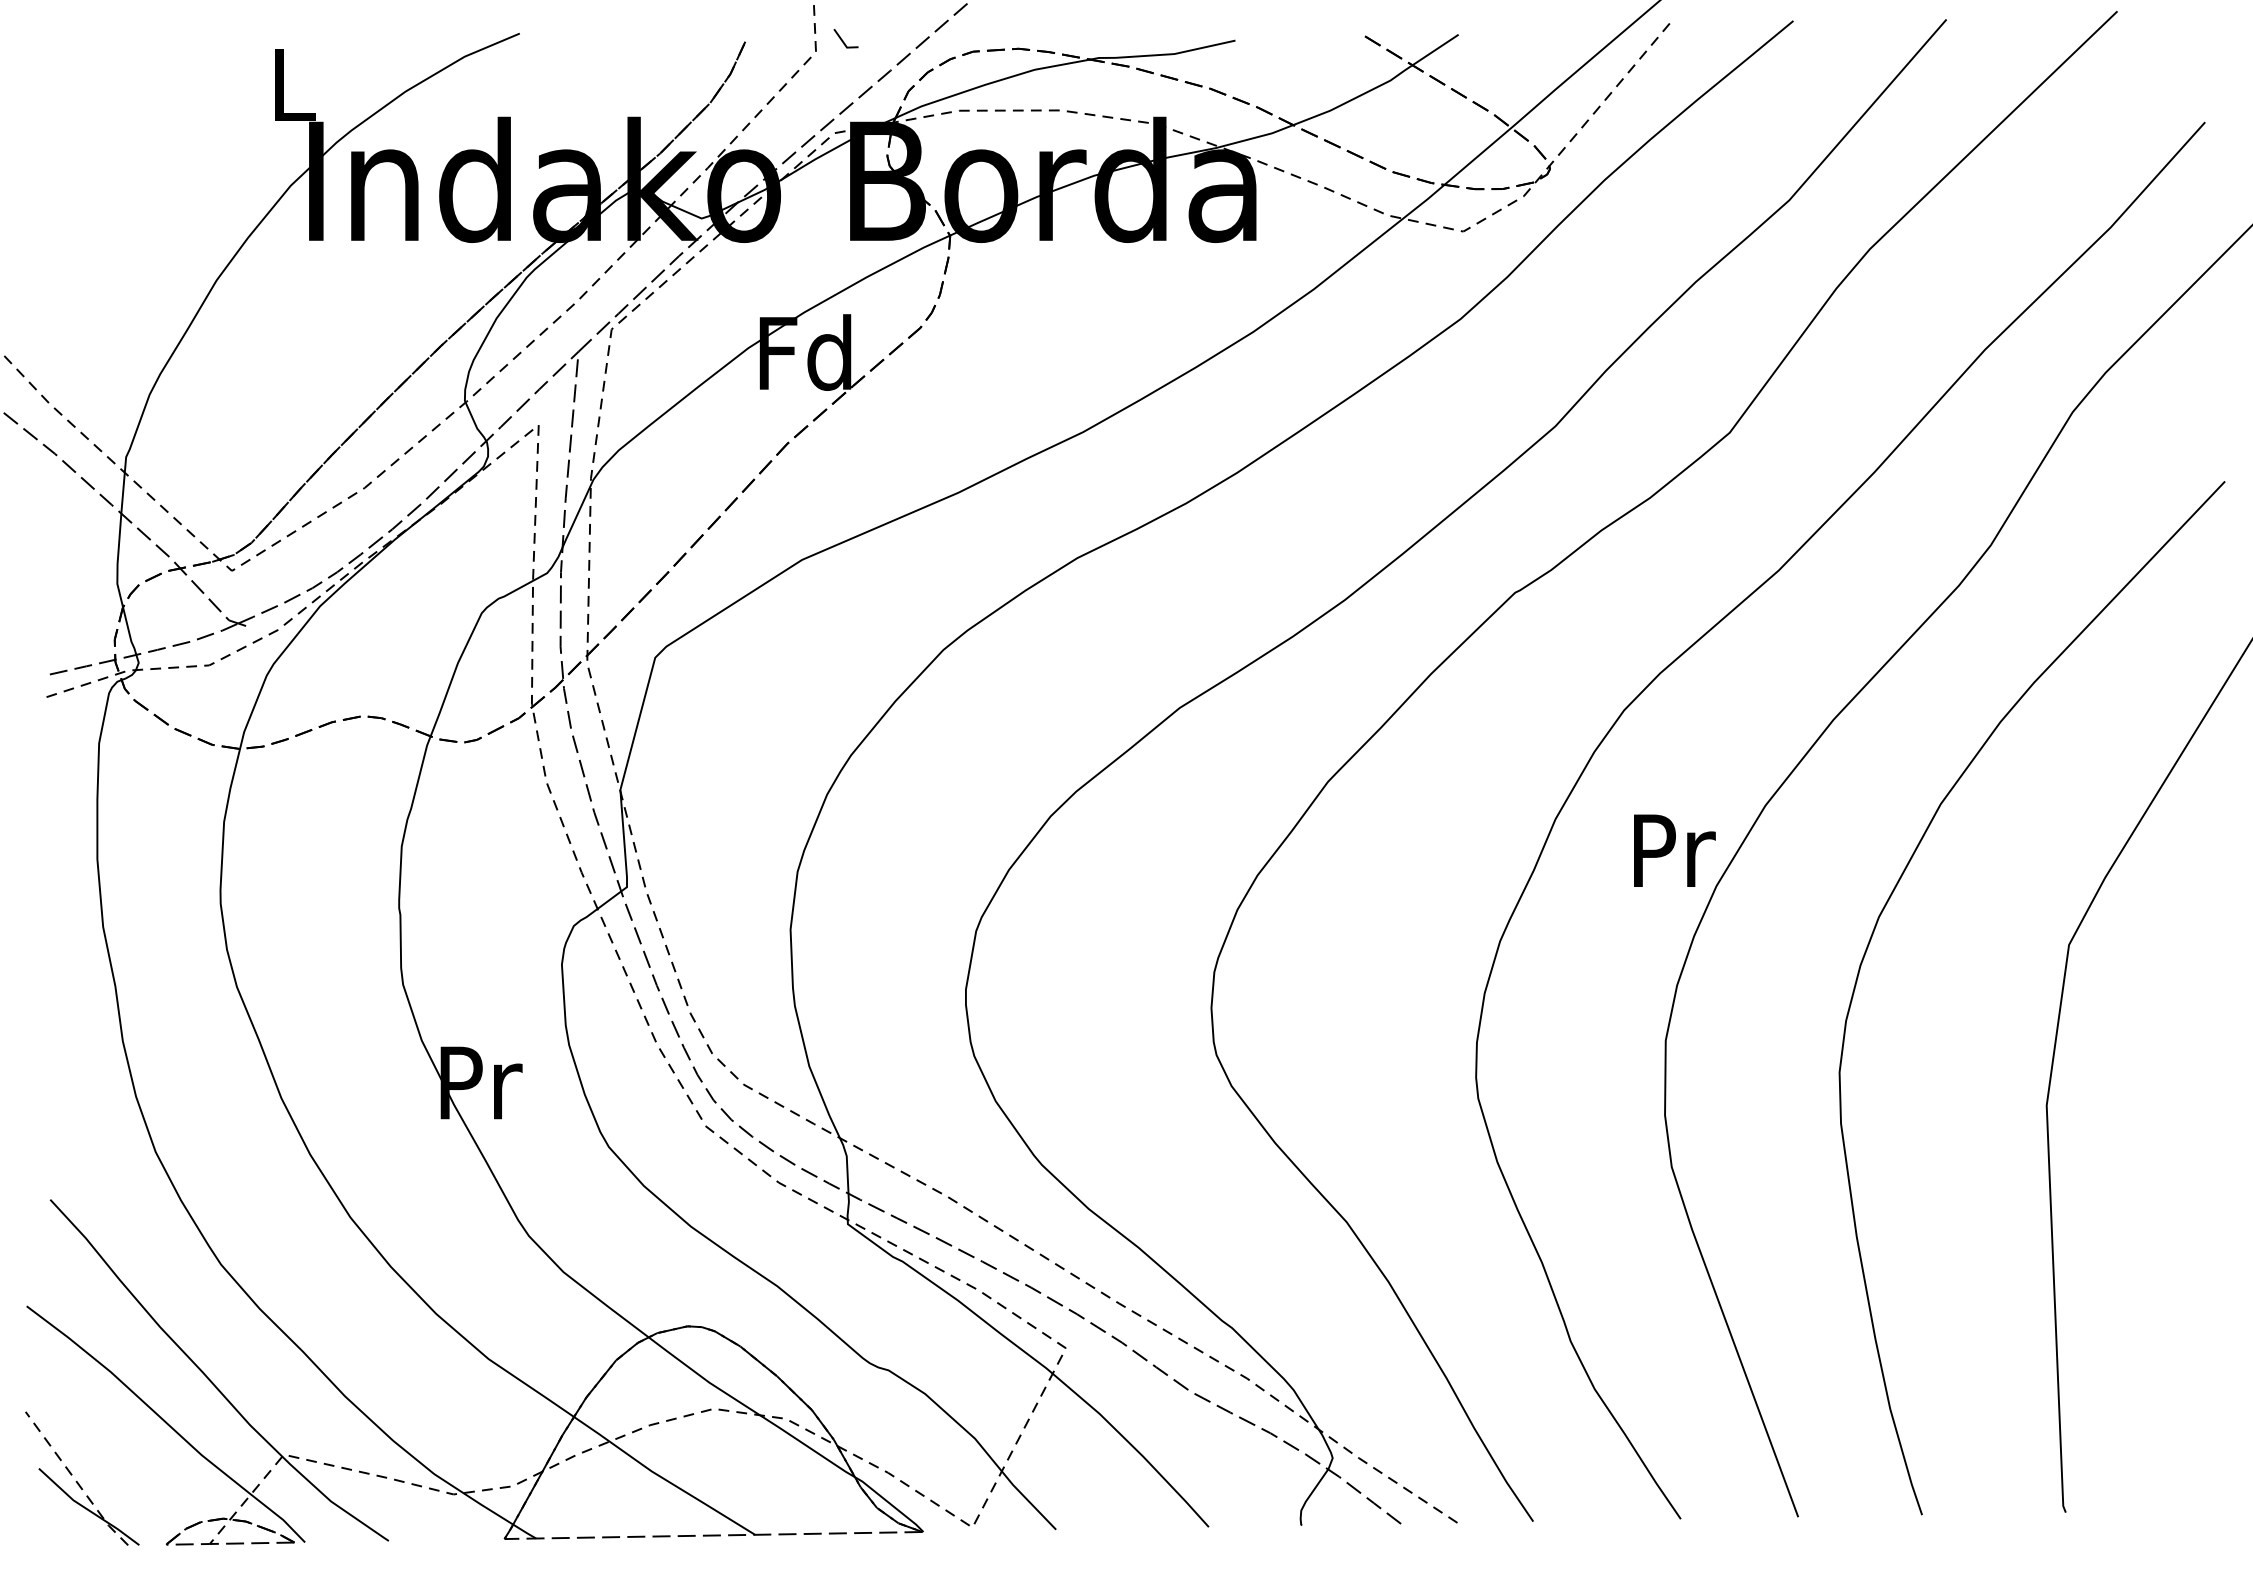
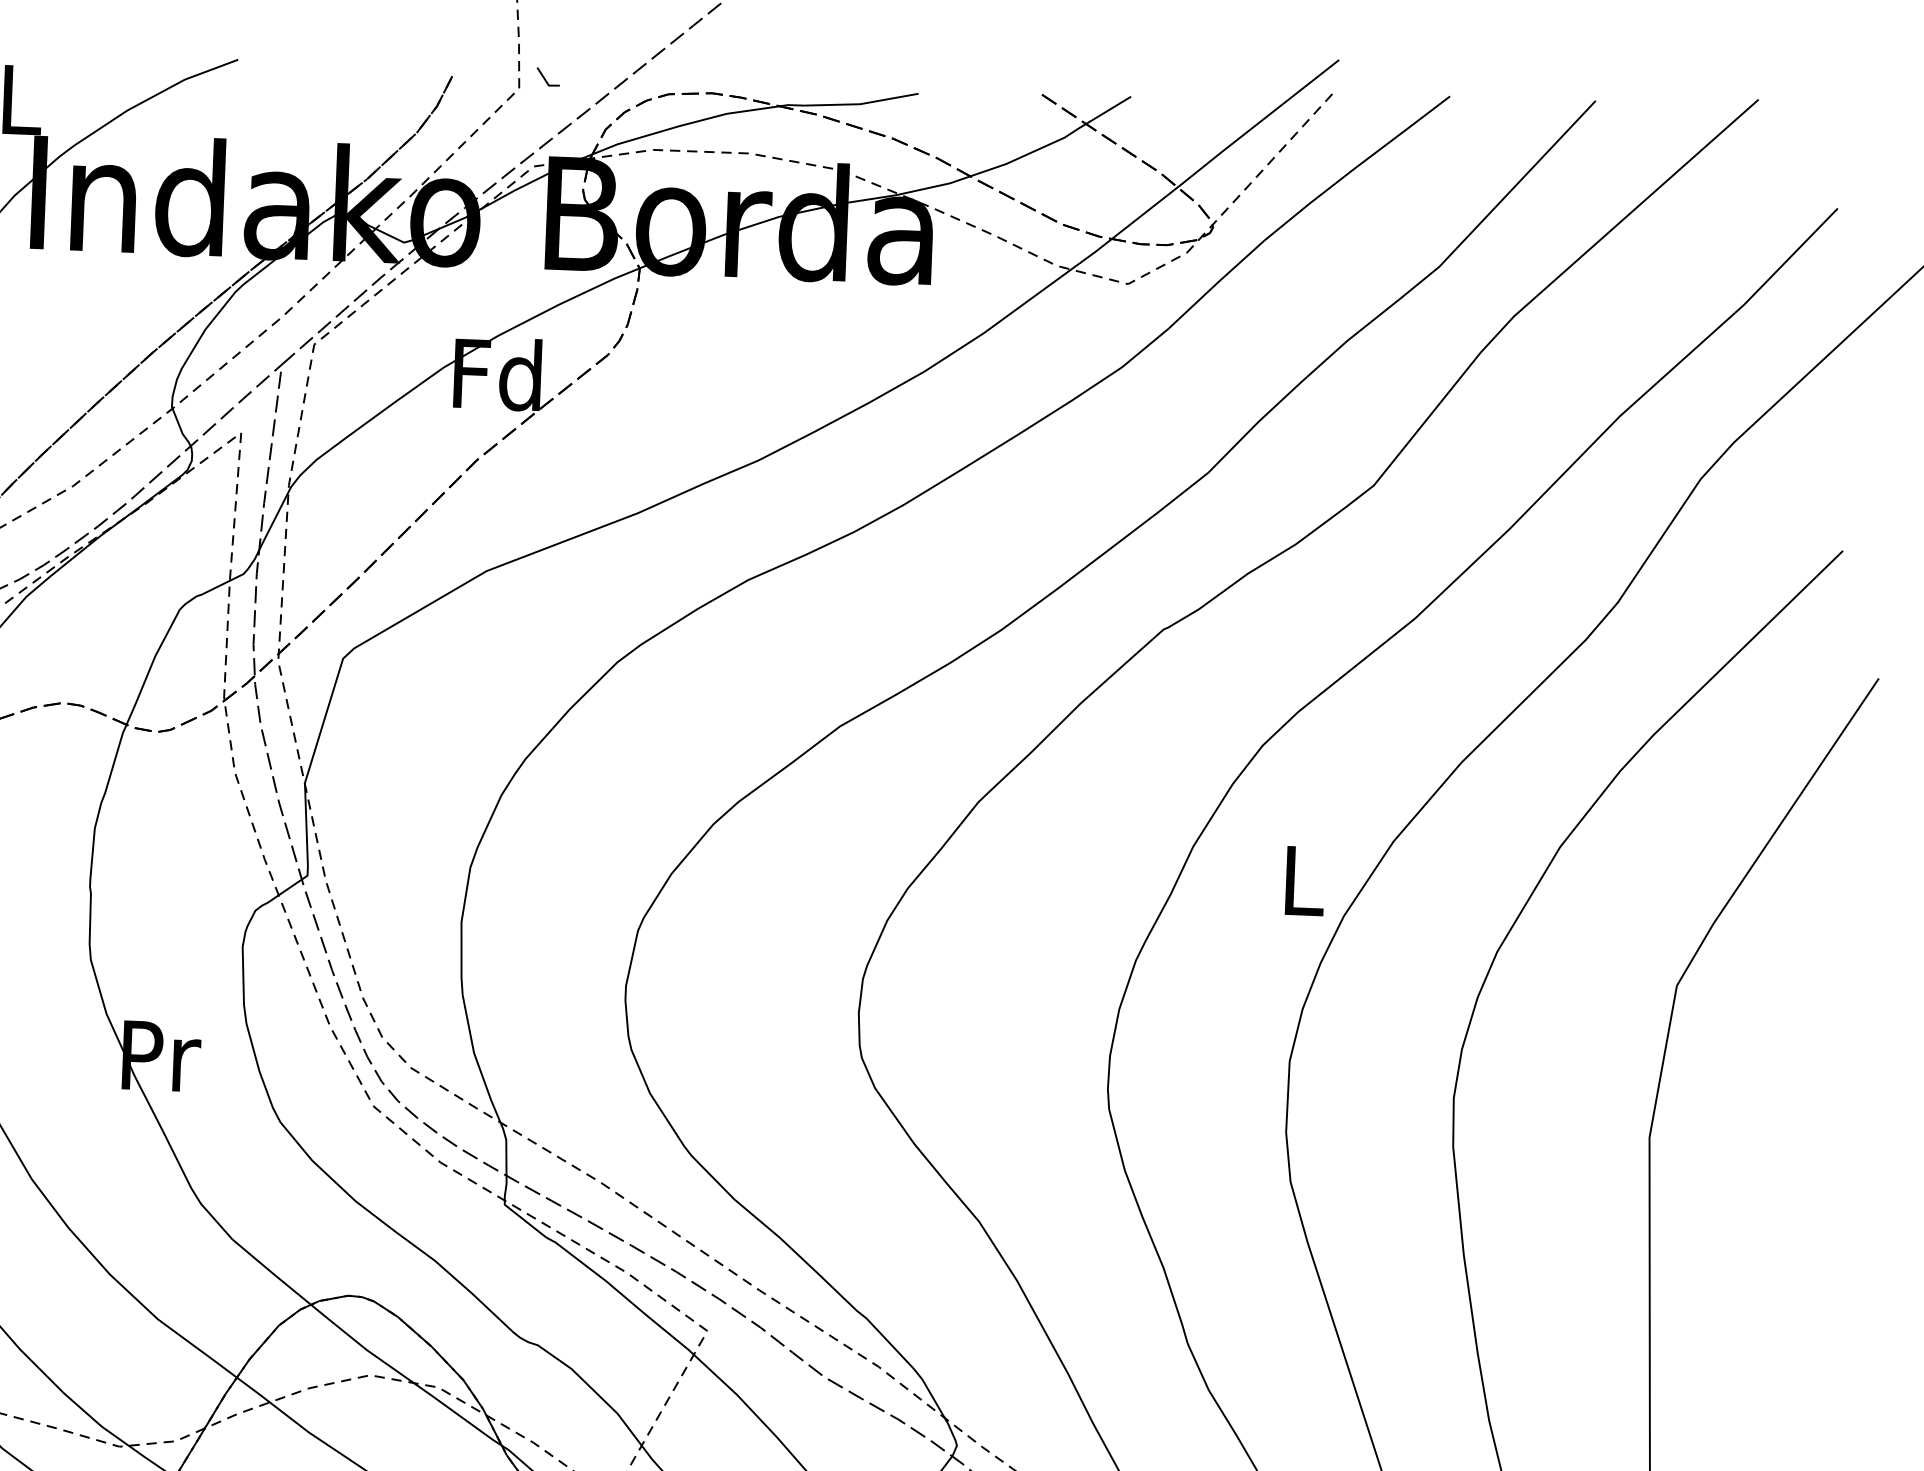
text: (1674, 850) -> (1305, 880), Pr -> L

